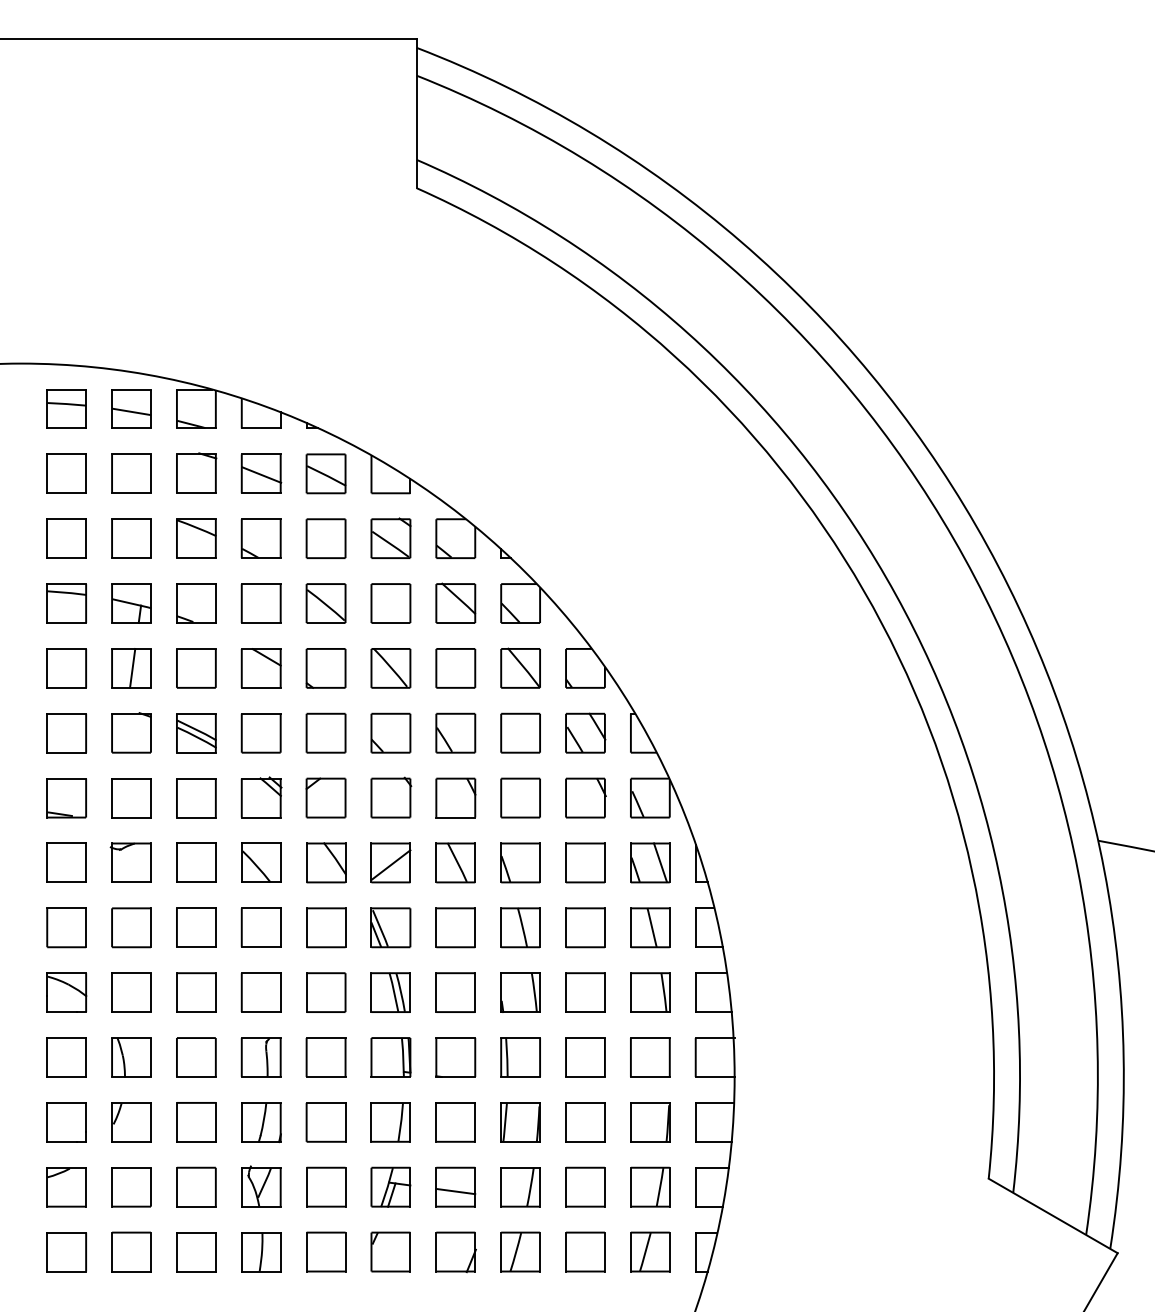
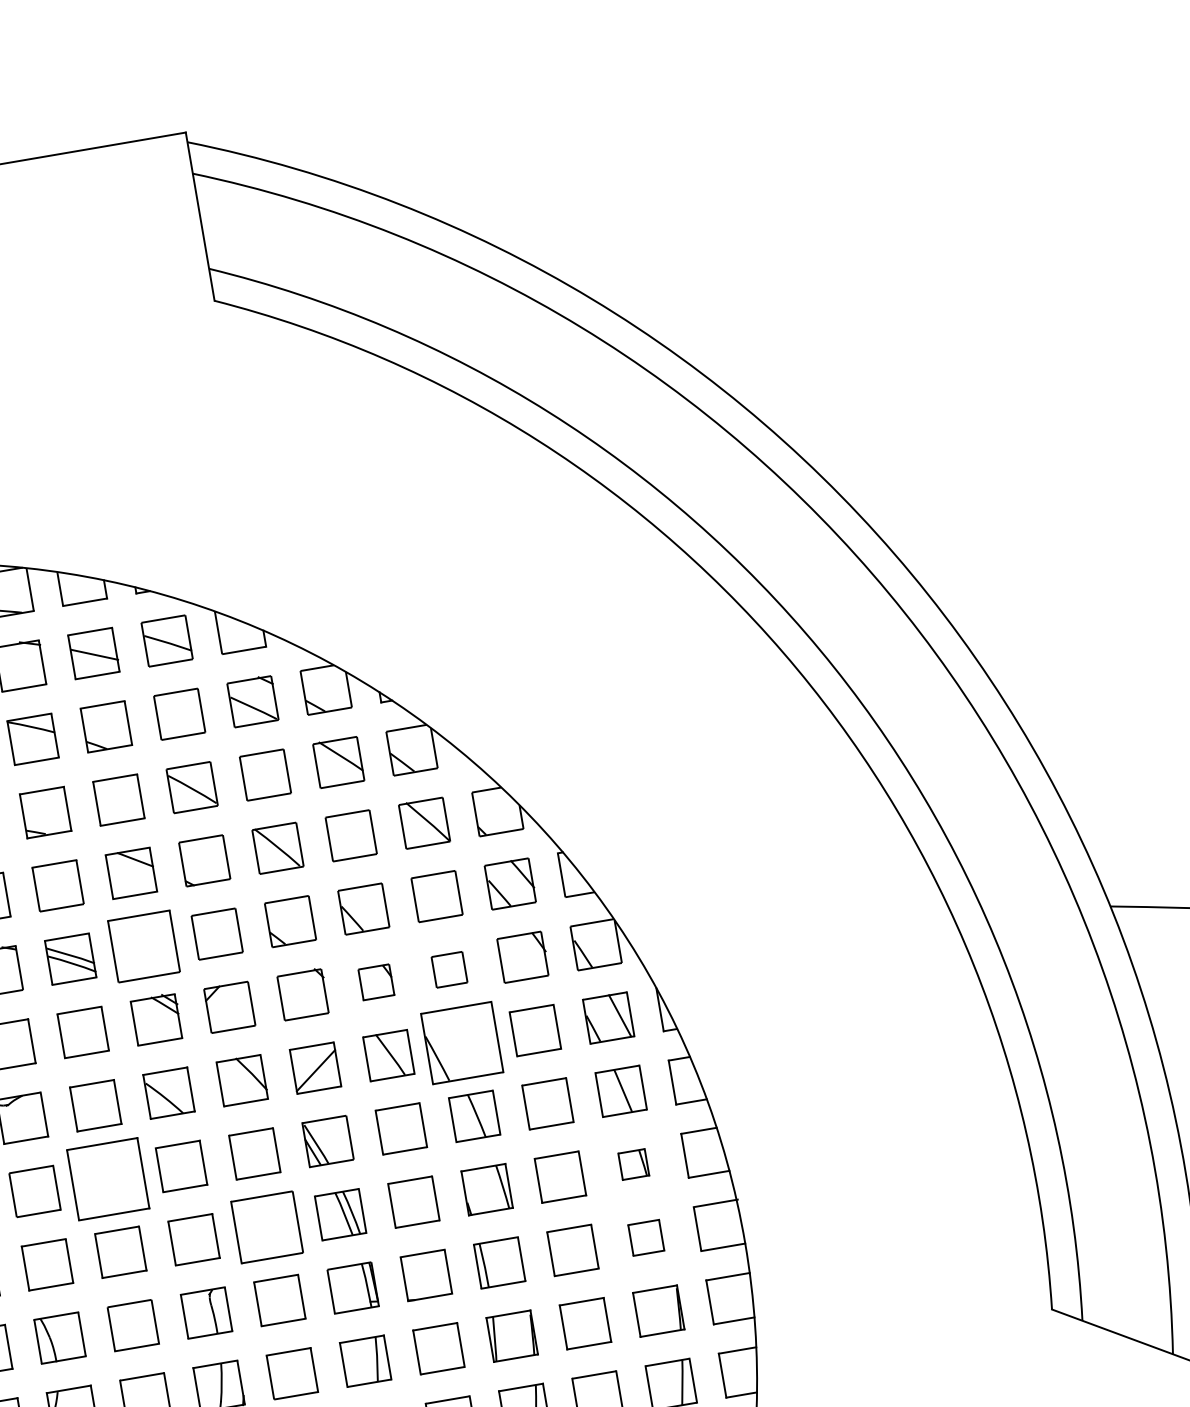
part: (260, 733) -> (143, 947), size x1.4
part: (455, 797) -> (375, 981), size x0.7
part: (520, 797) -> (449, 969), size x0.7
part: (520, 862) -> (461, 1042), size x1.6
part: (196, 927) -> (108, 1178), size x1.6
part: (326, 992) -> (267, 1226), size x1.4
part: (650, 992) -> (633, 1164), size x0.6
part: (650, 1057) -> (646, 1237), size x0.7

